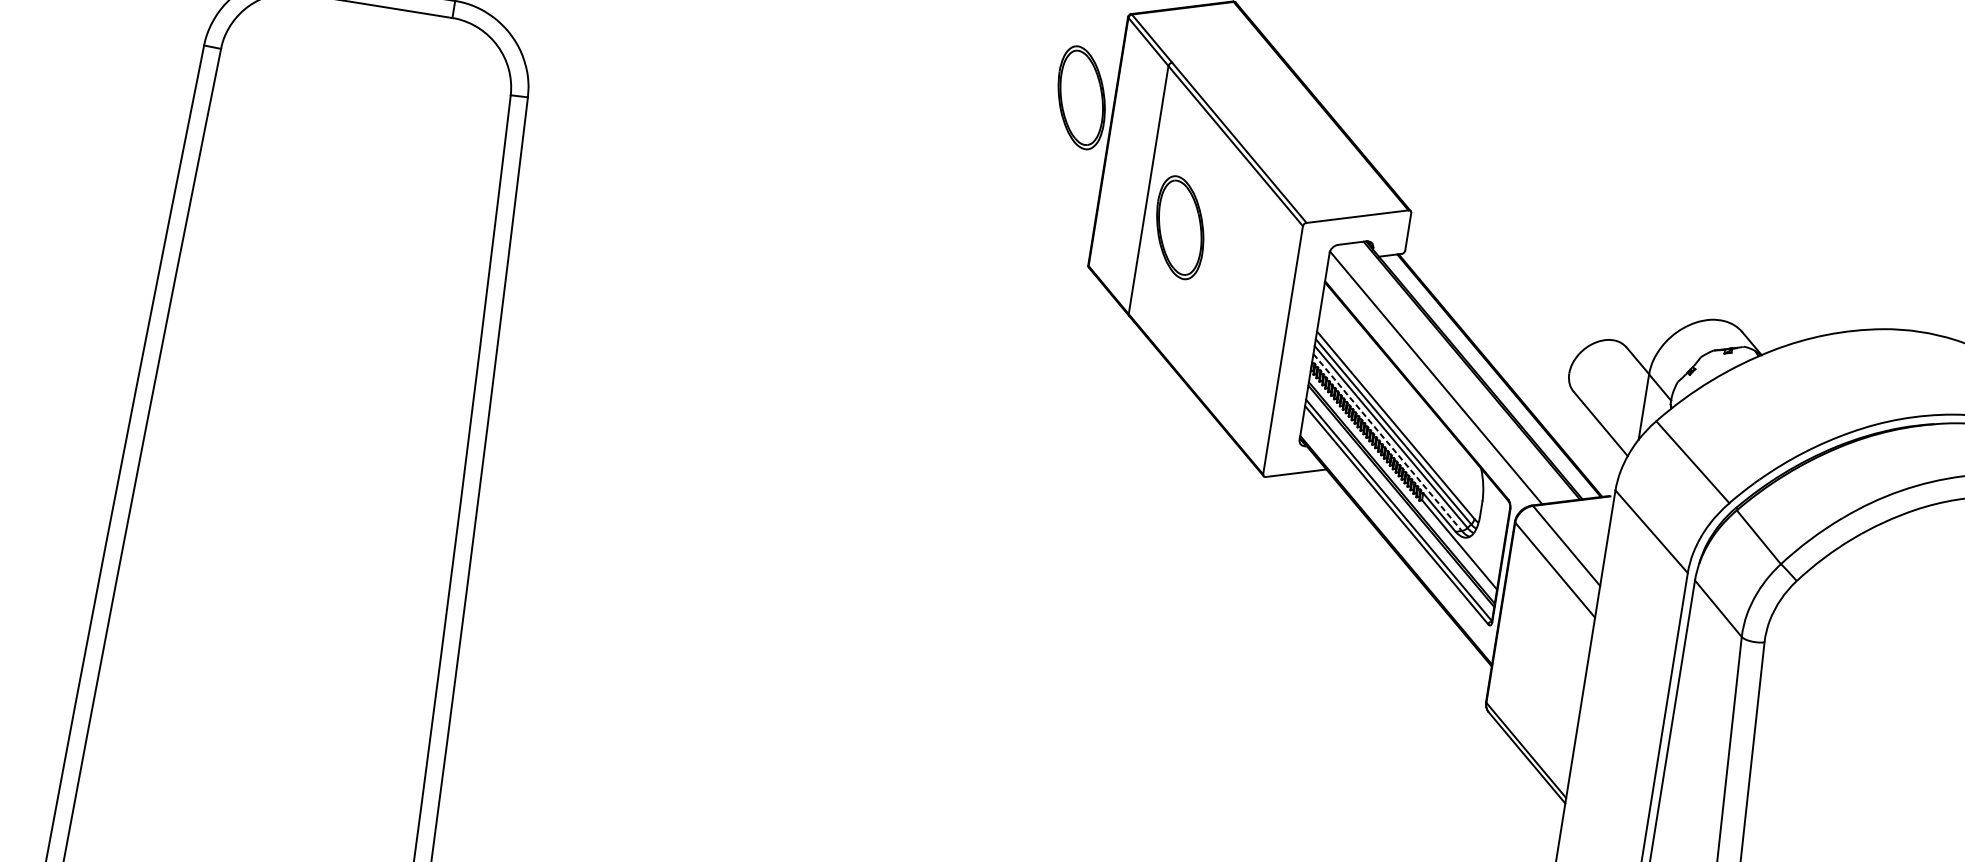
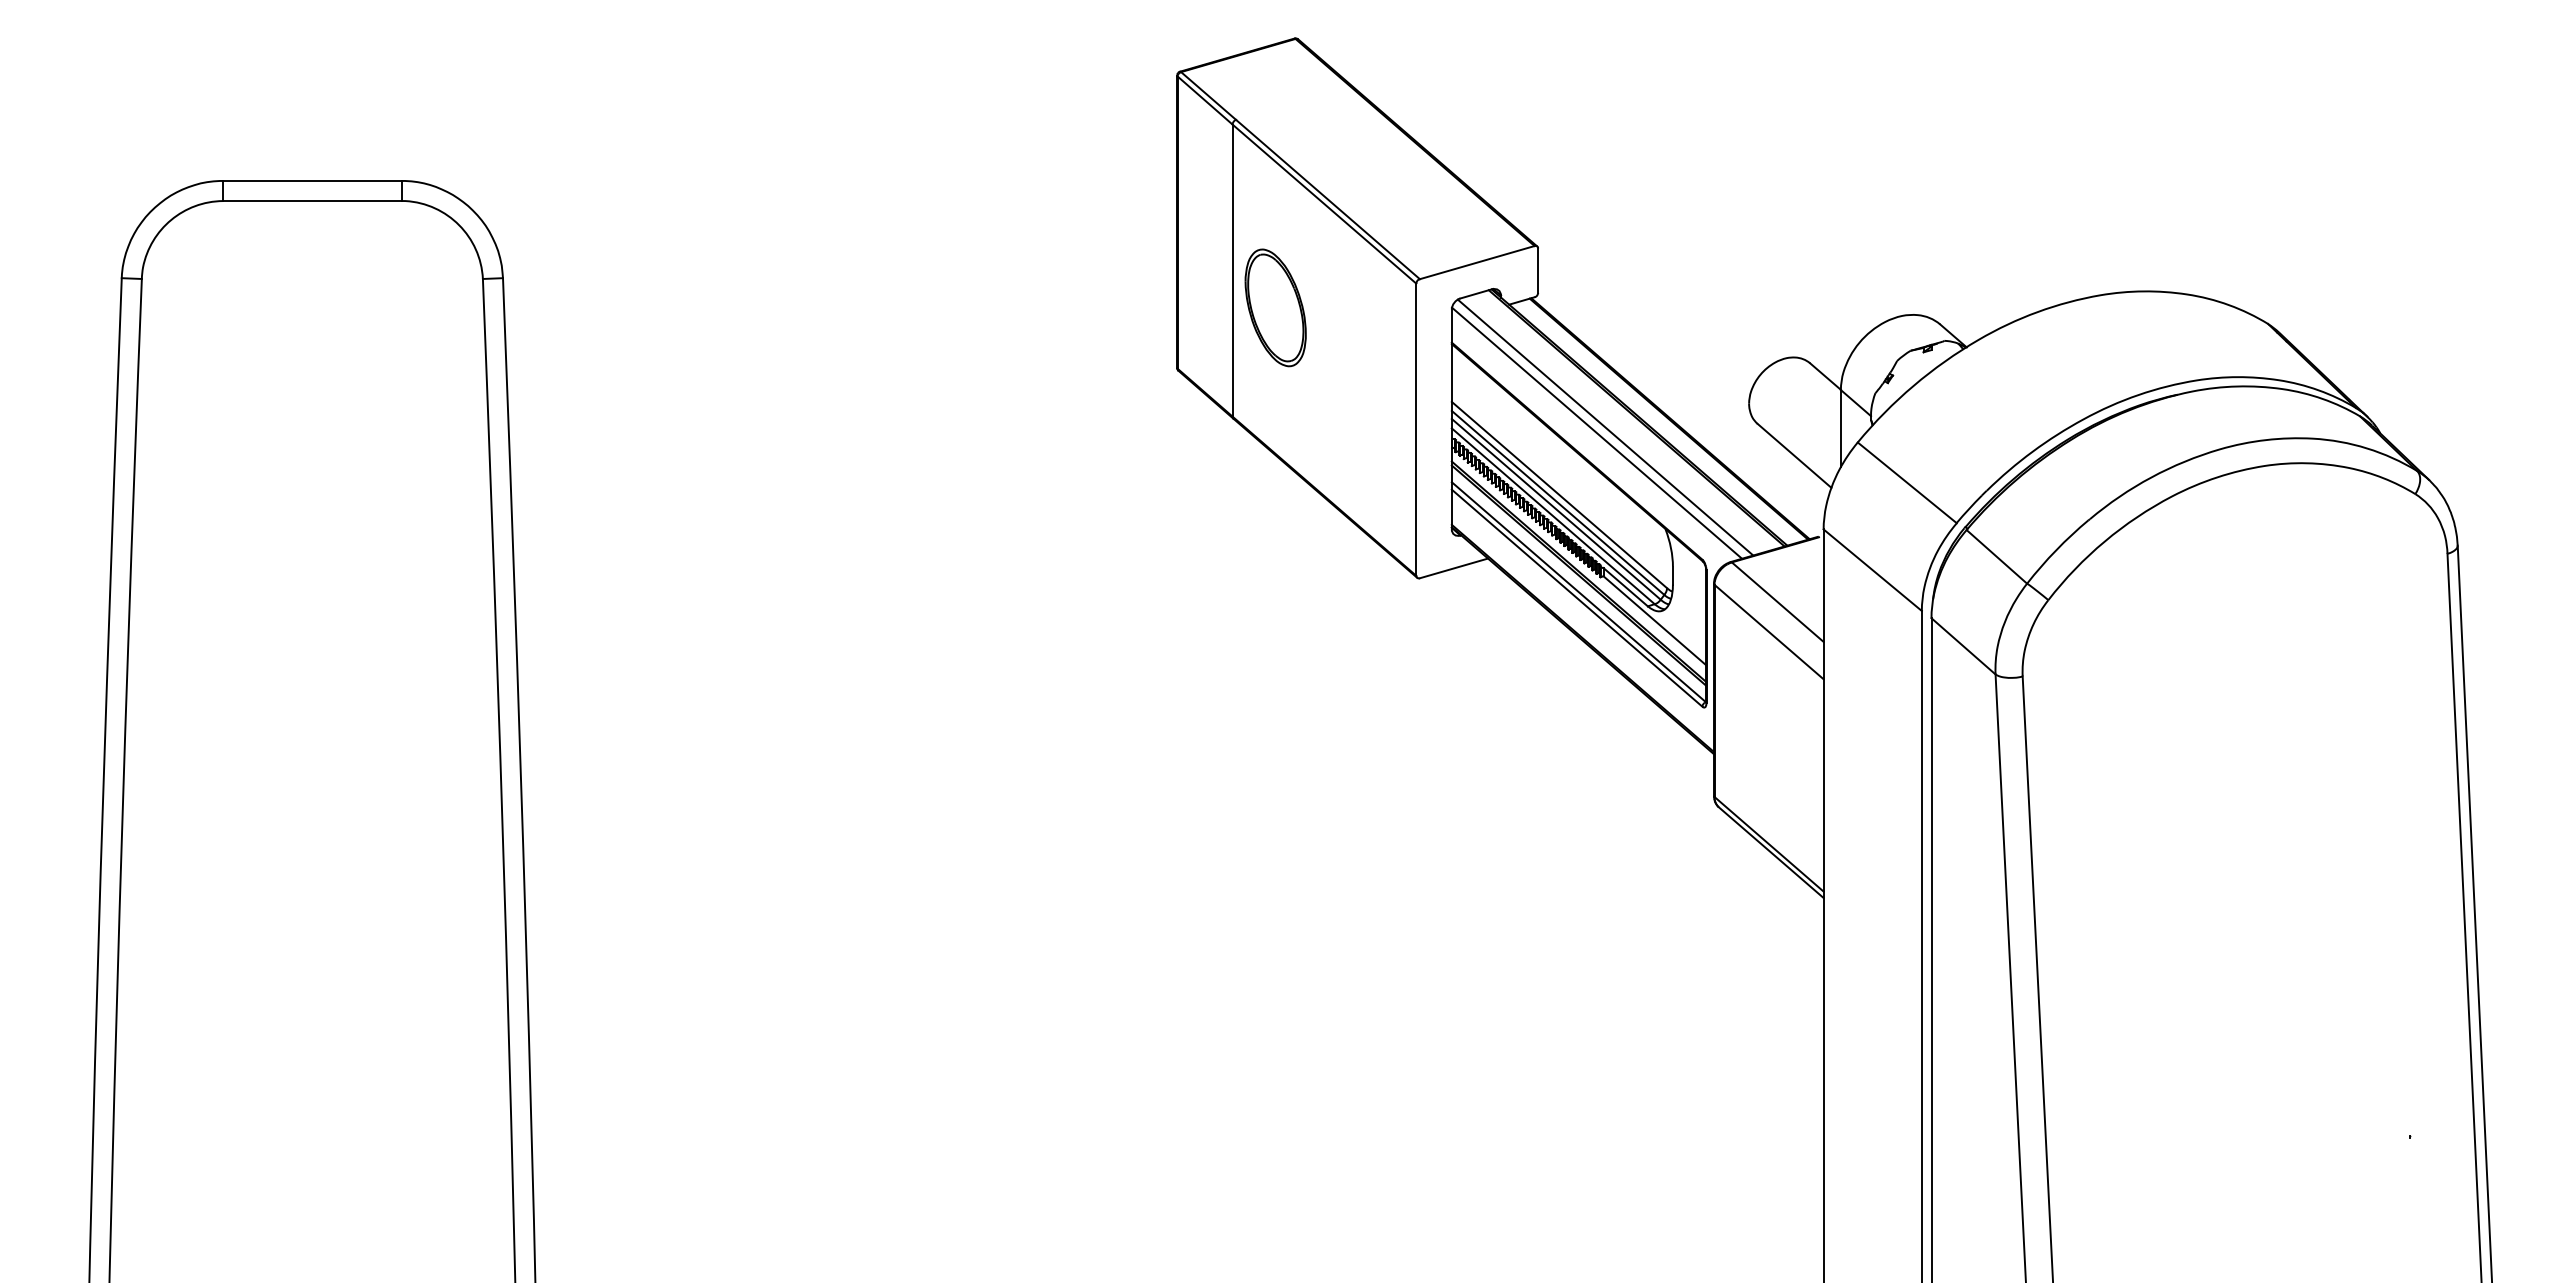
part: (1081, 97) -> (1138, 176), removed
line: (1444, 374) -> (1605, 427), added
line: (1387, 442) -> (1553, 516), dashed -> solid

